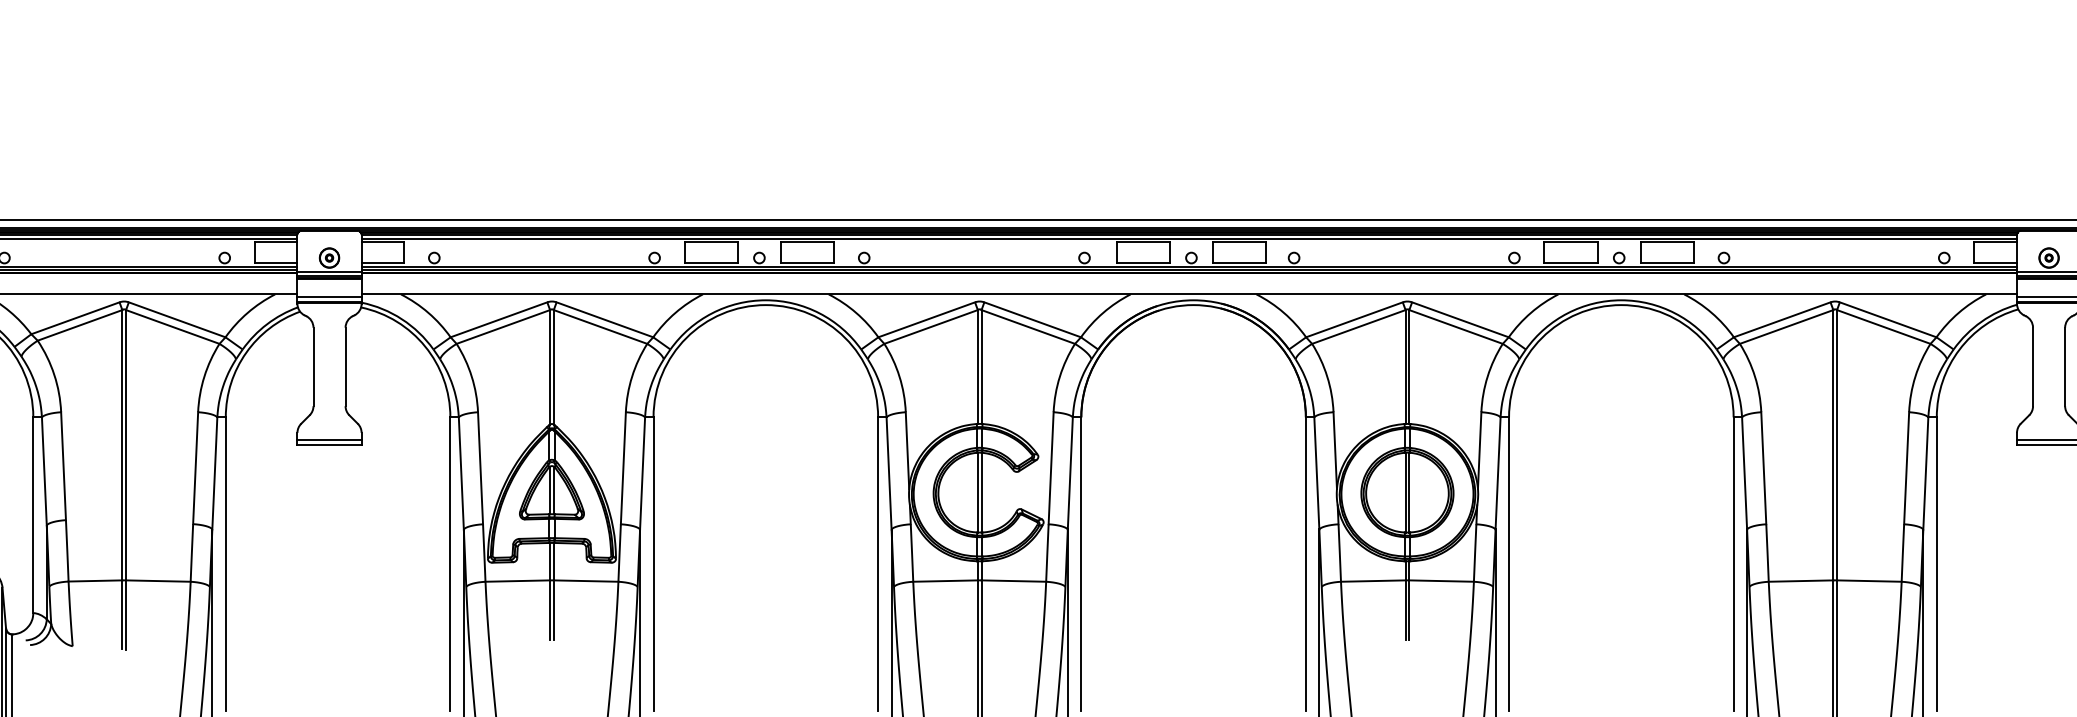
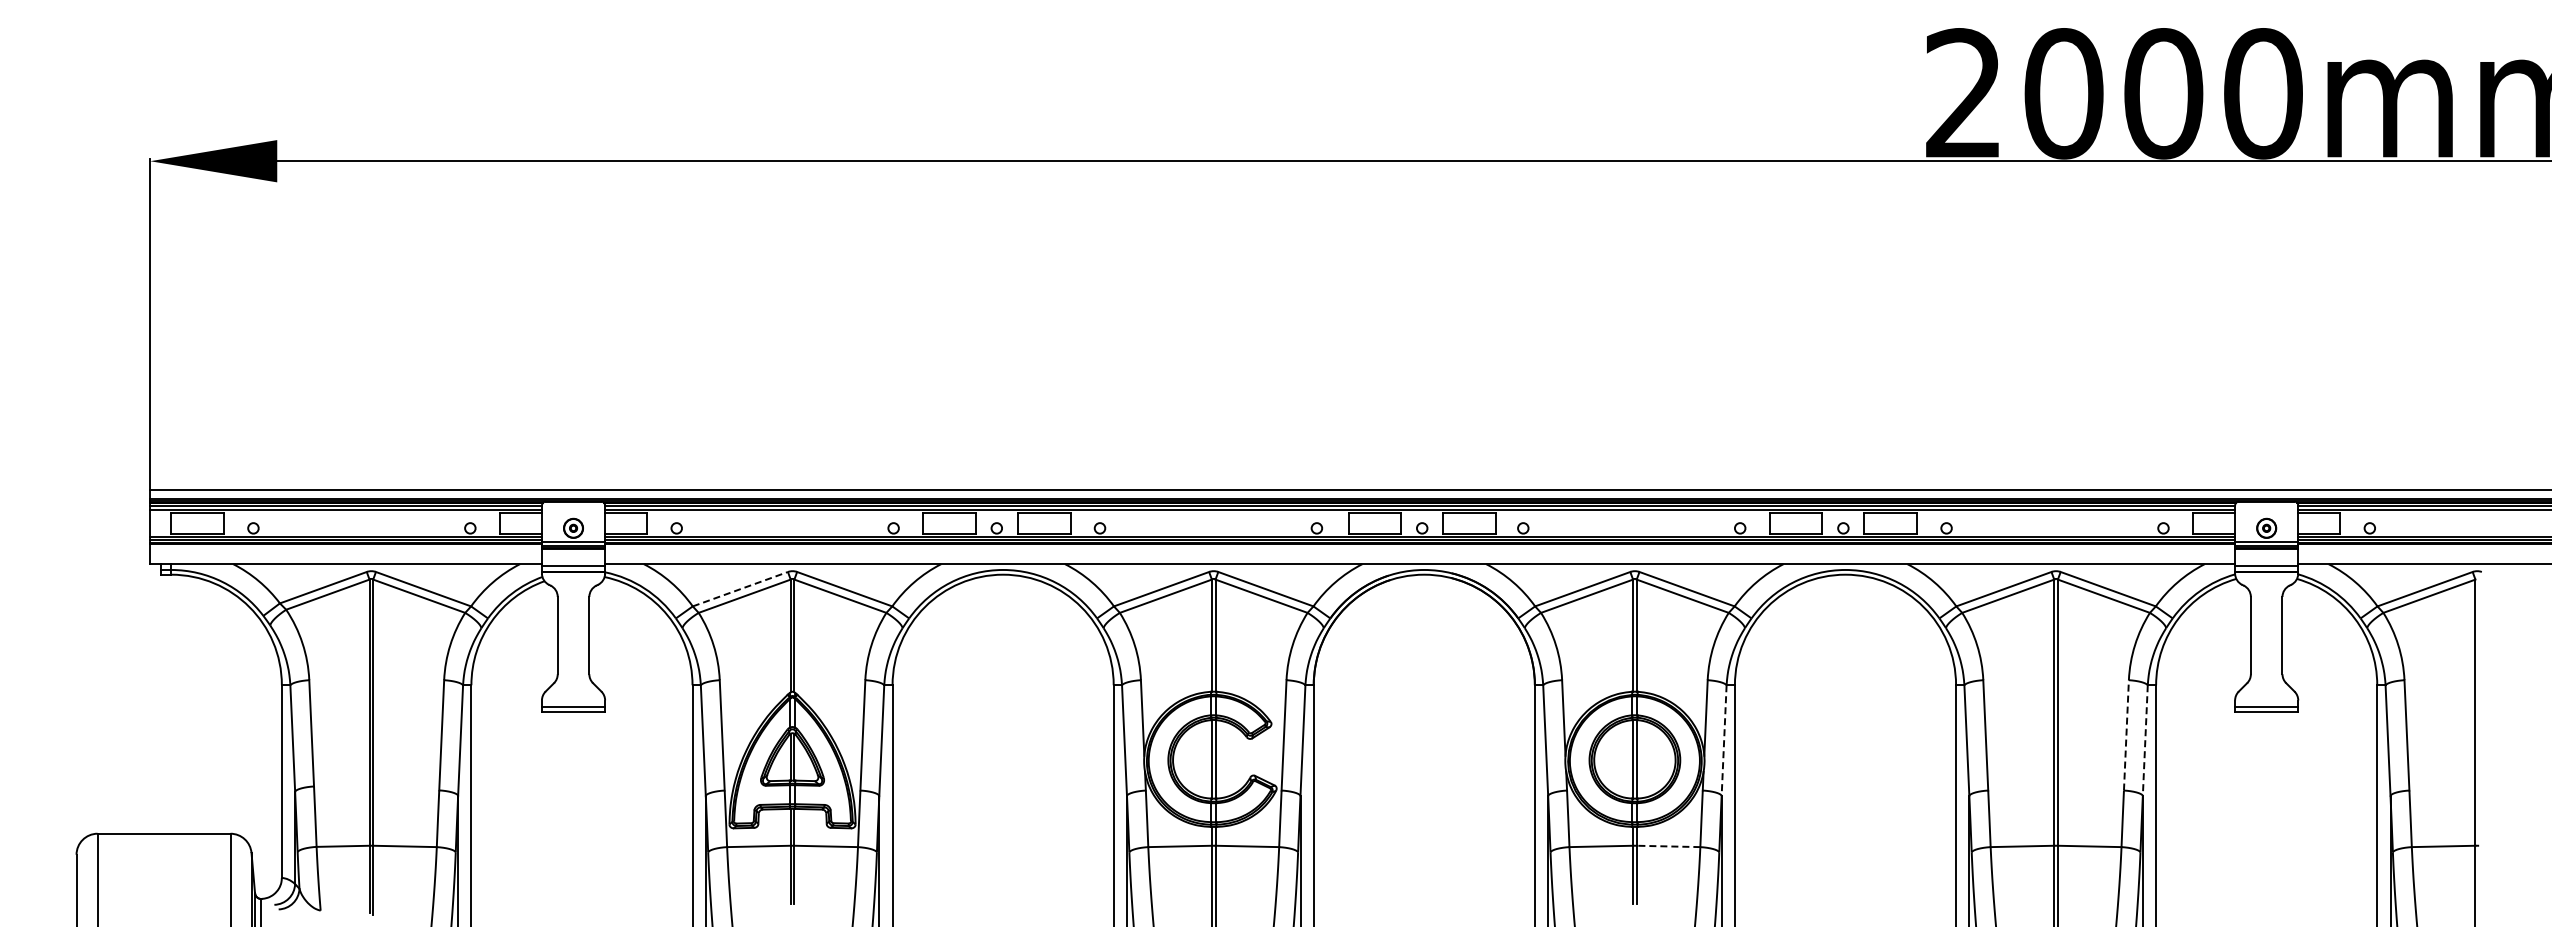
line: (499, 320) -> (740, 589), solid -> dashed
line: (1906, 467) -> (2126, 734), solid -> dashed
line: (1498, 473) -> (1724, 740), solid -> dashed
line: (1926, 473) -> (2145, 740), solid -> dashed
line: (1441, 581) -> (1668, 846), solid -> dashed

